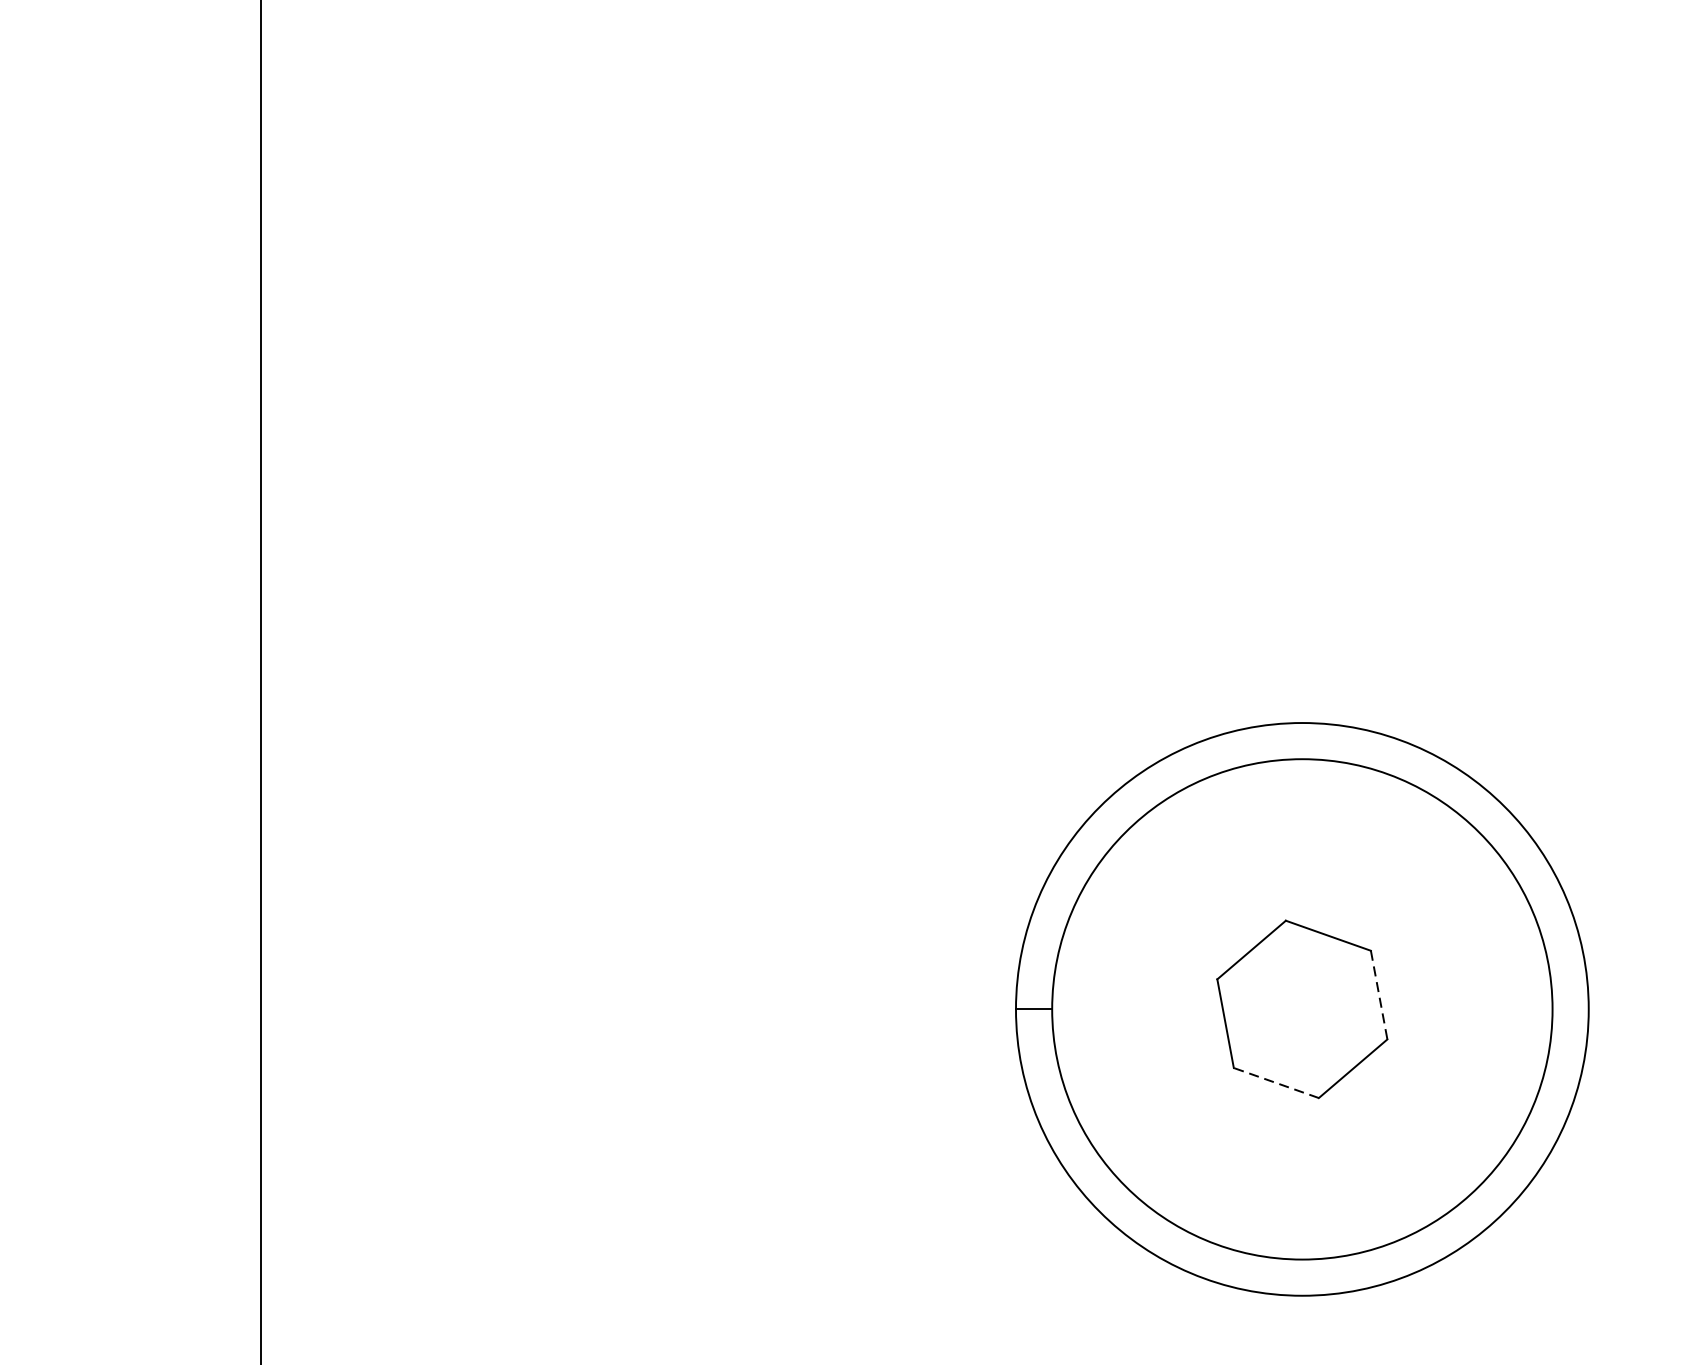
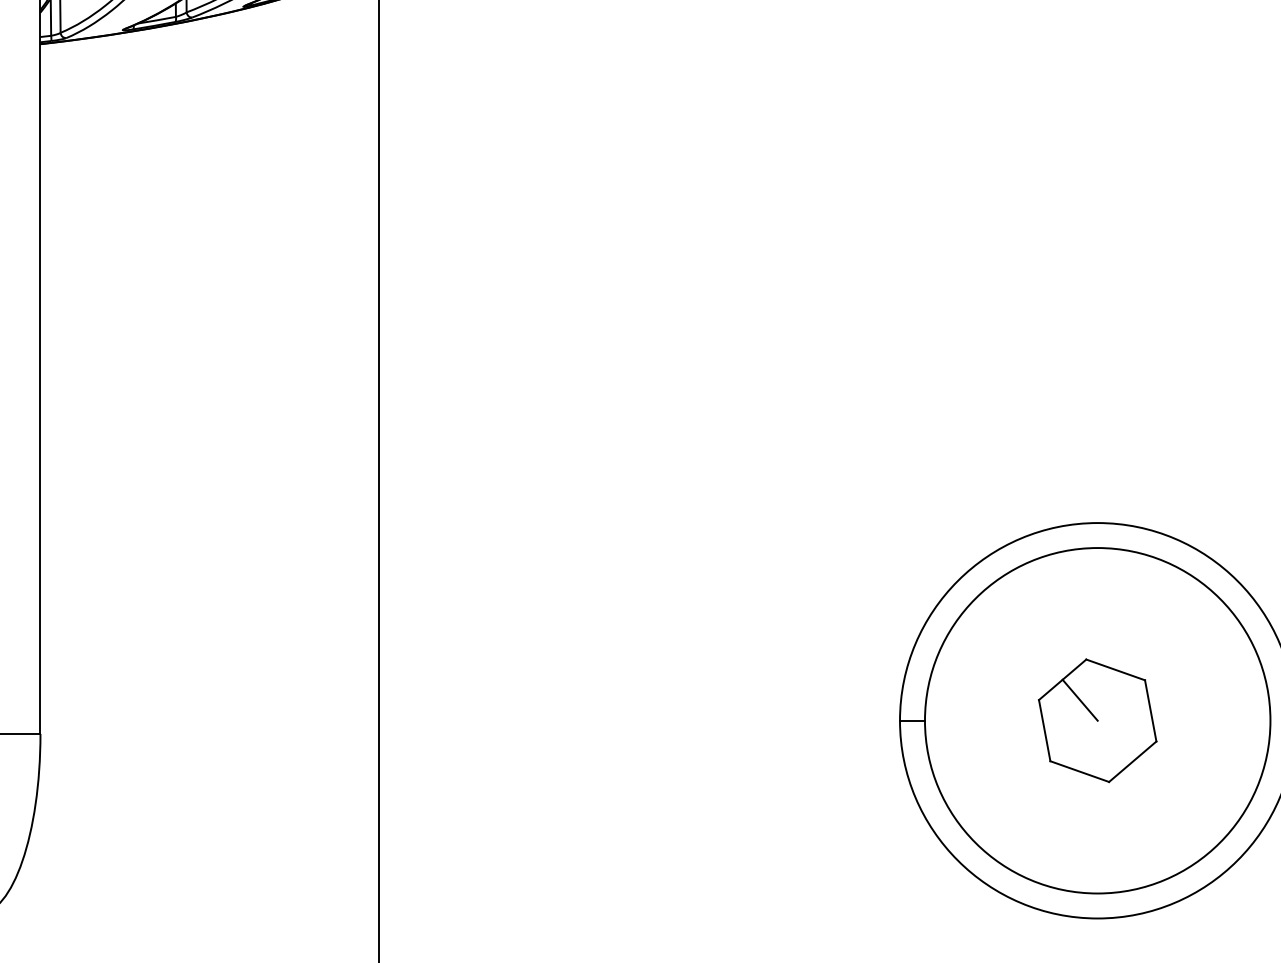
line: (1275, 978) -> (1079, 699), added
line: (1378, 995) -> (1150, 711), dashed -> solid
line: (1275, 1082) -> (1079, 771), dashed -> solid

